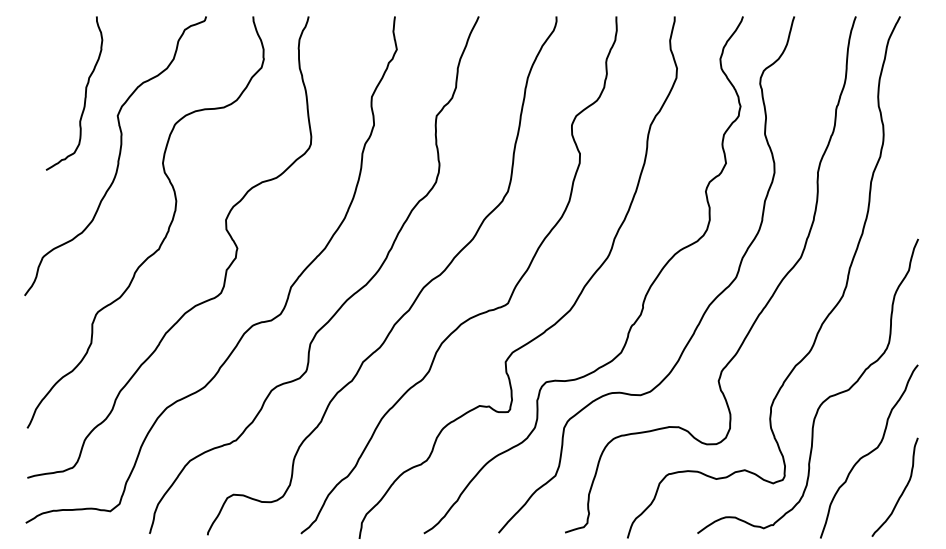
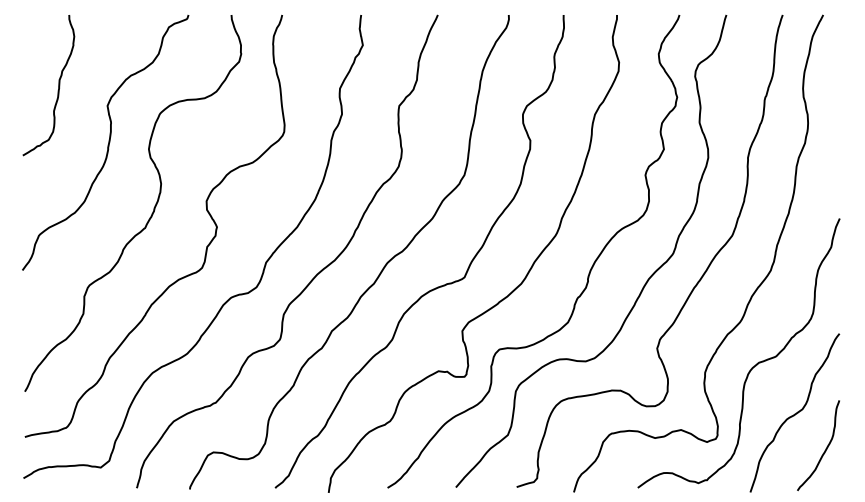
curve: (84, 94) -> (57, 86), moved

